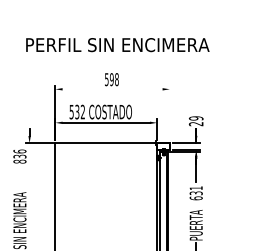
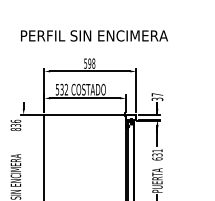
line: (112, 89) -> (90, 71), added
line: (169, 112) -> (135, 90), added
text: (195, 121) -> (156, 97), 29 -> 37

